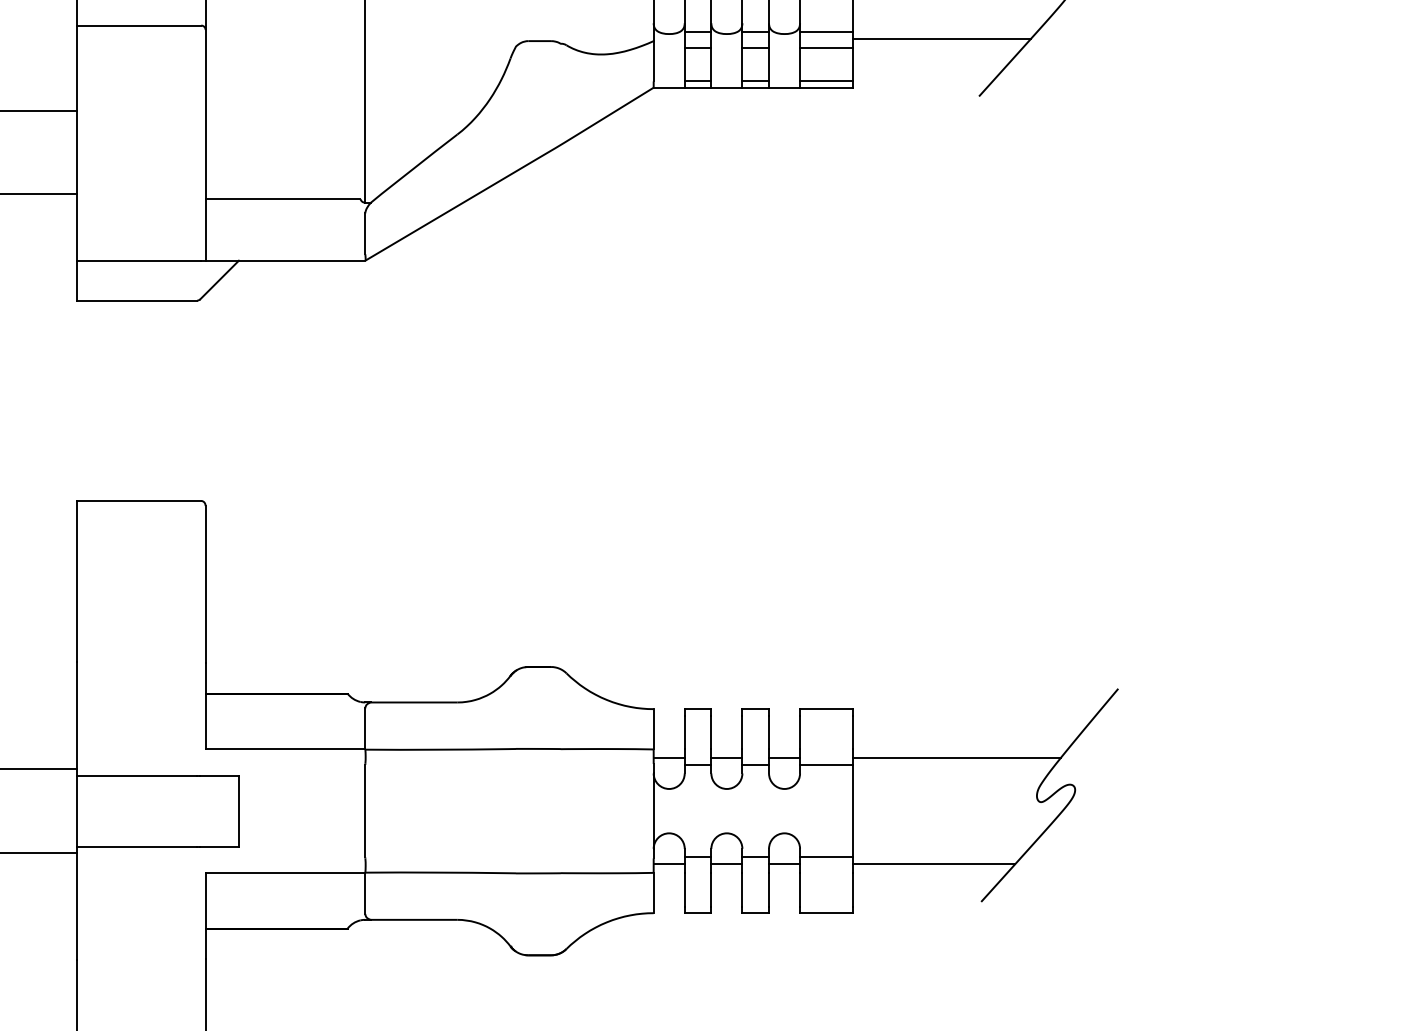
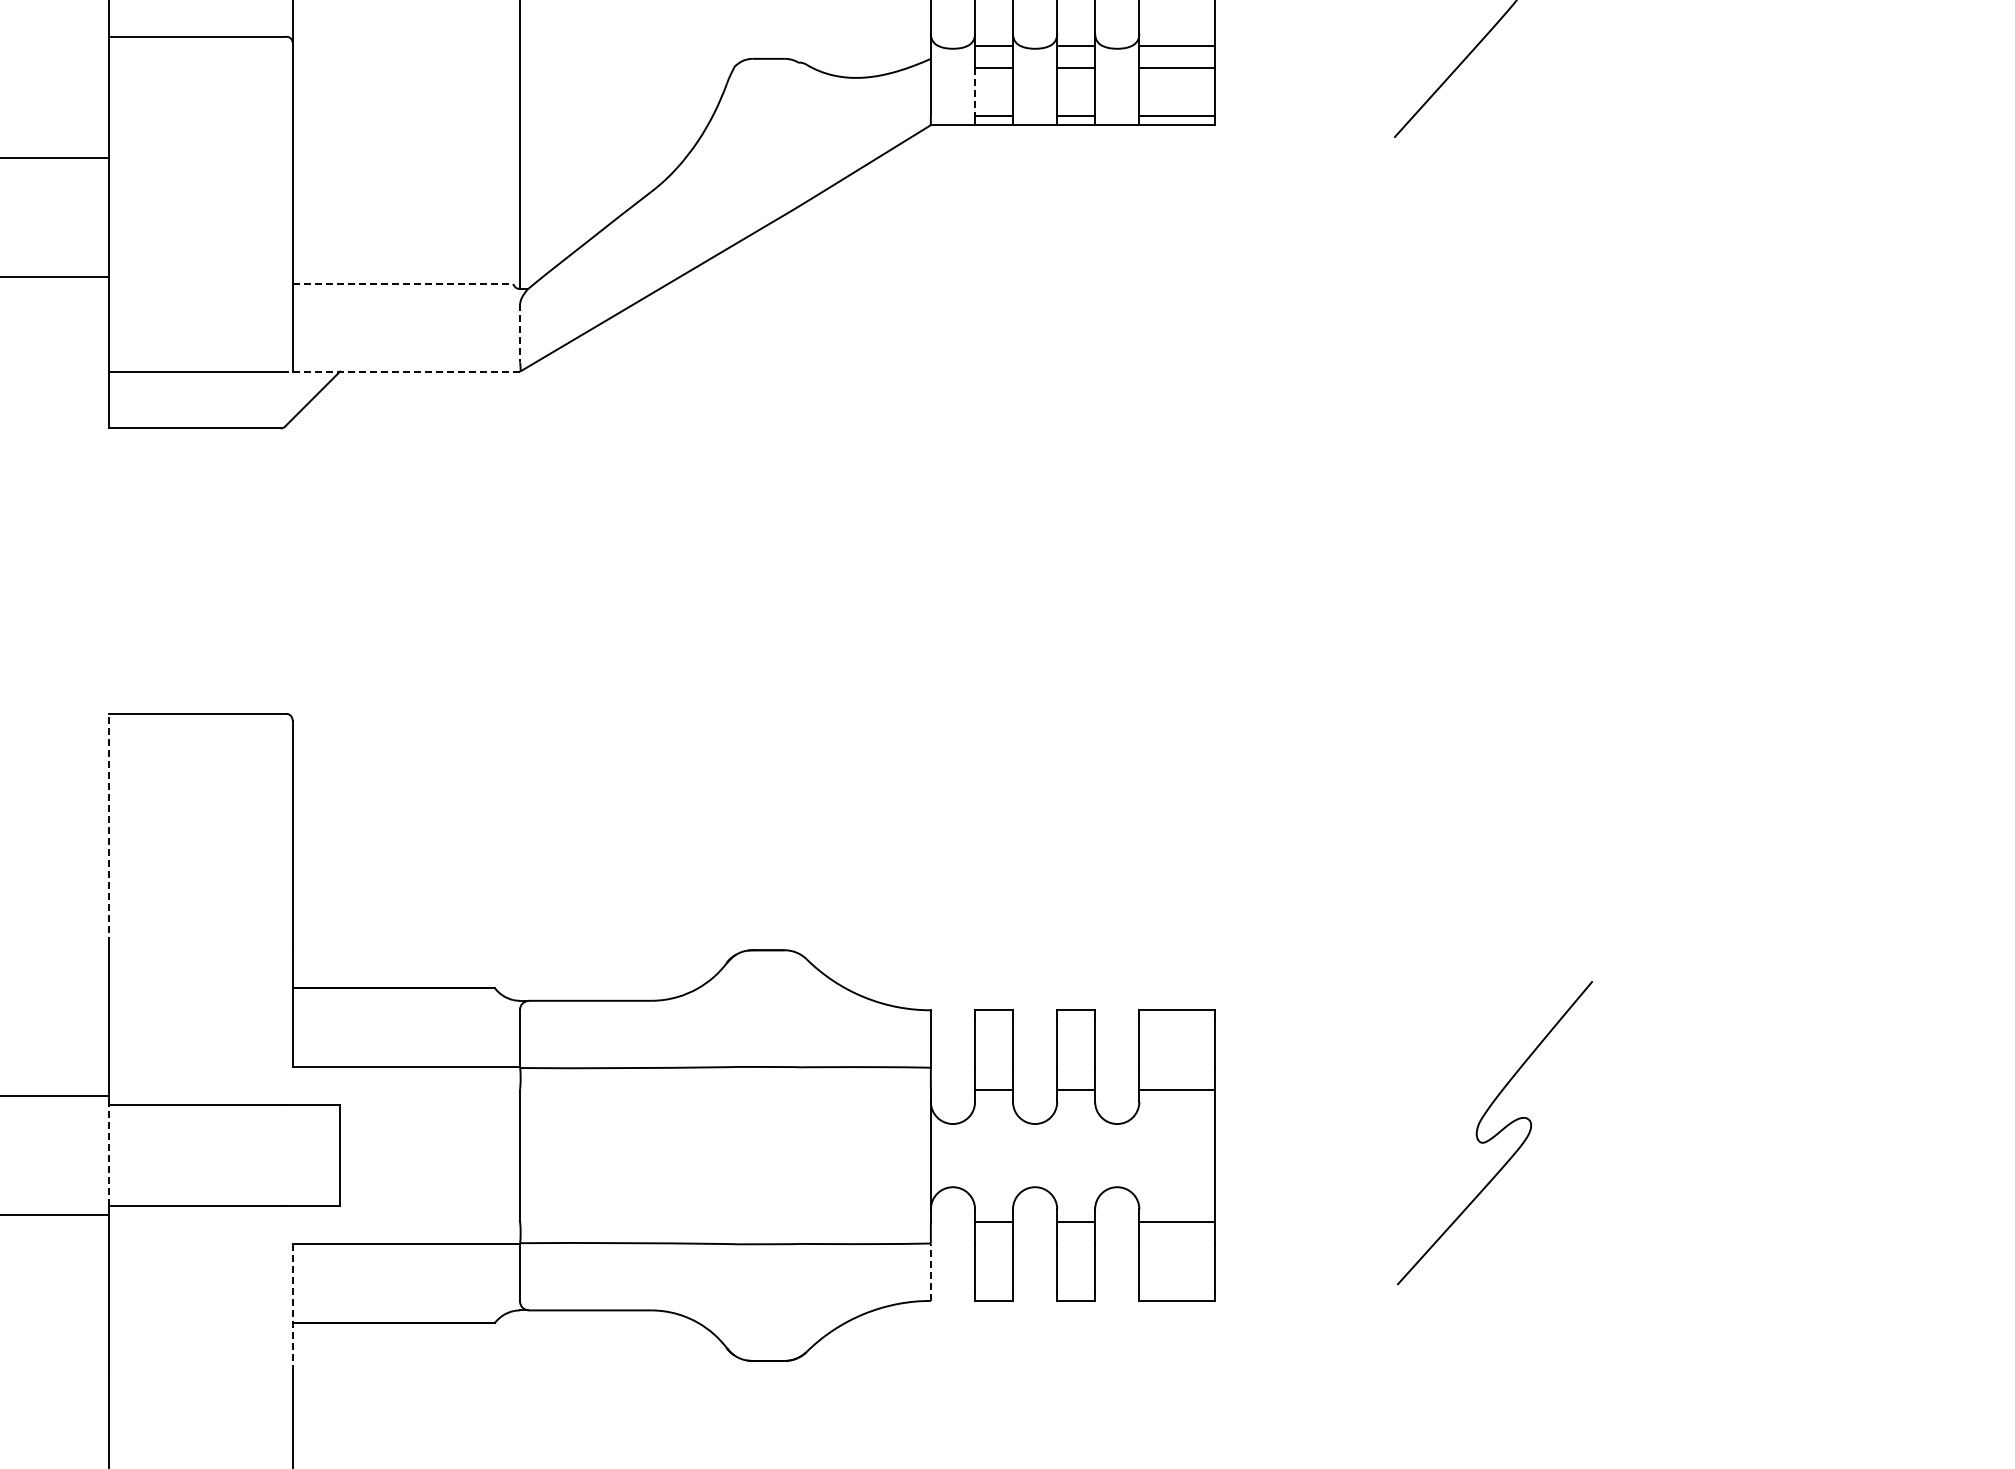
line: (942, 38) -> (1341, 55), removed
line: (685, 64) -> (975, 92), solid -> dashed
line: (283, 198) -> (403, 283), solid -> dashed
line: (365, 233) -> (520, 333), solid -> dashed
line: (283, 260) -> (403, 371), solid -> dashed
line: (77, 581) -> (109, 828), solid -> dashed
line: (668, 757) -> (952, 1079), removed
line: (726, 757) -> (1034, 1079), removed
line: (784, 757) -> (1117, 1079), removed
line: (956, 757) -> (1362, 1079), removed
line: (77, 811) -> (109, 1155), solid -> dashed
line: (668, 864) -> (952, 1231), removed
line: (726, 864) -> (1034, 1231), removed
line: (784, 864) -> (1117, 1231), removed
line: (934, 864) -> (1330, 1231), removed
line: (653, 893) -> (930, 1272), solid -> dashed
line: (205, 916) -> (292, 1305), solid -> dashed

